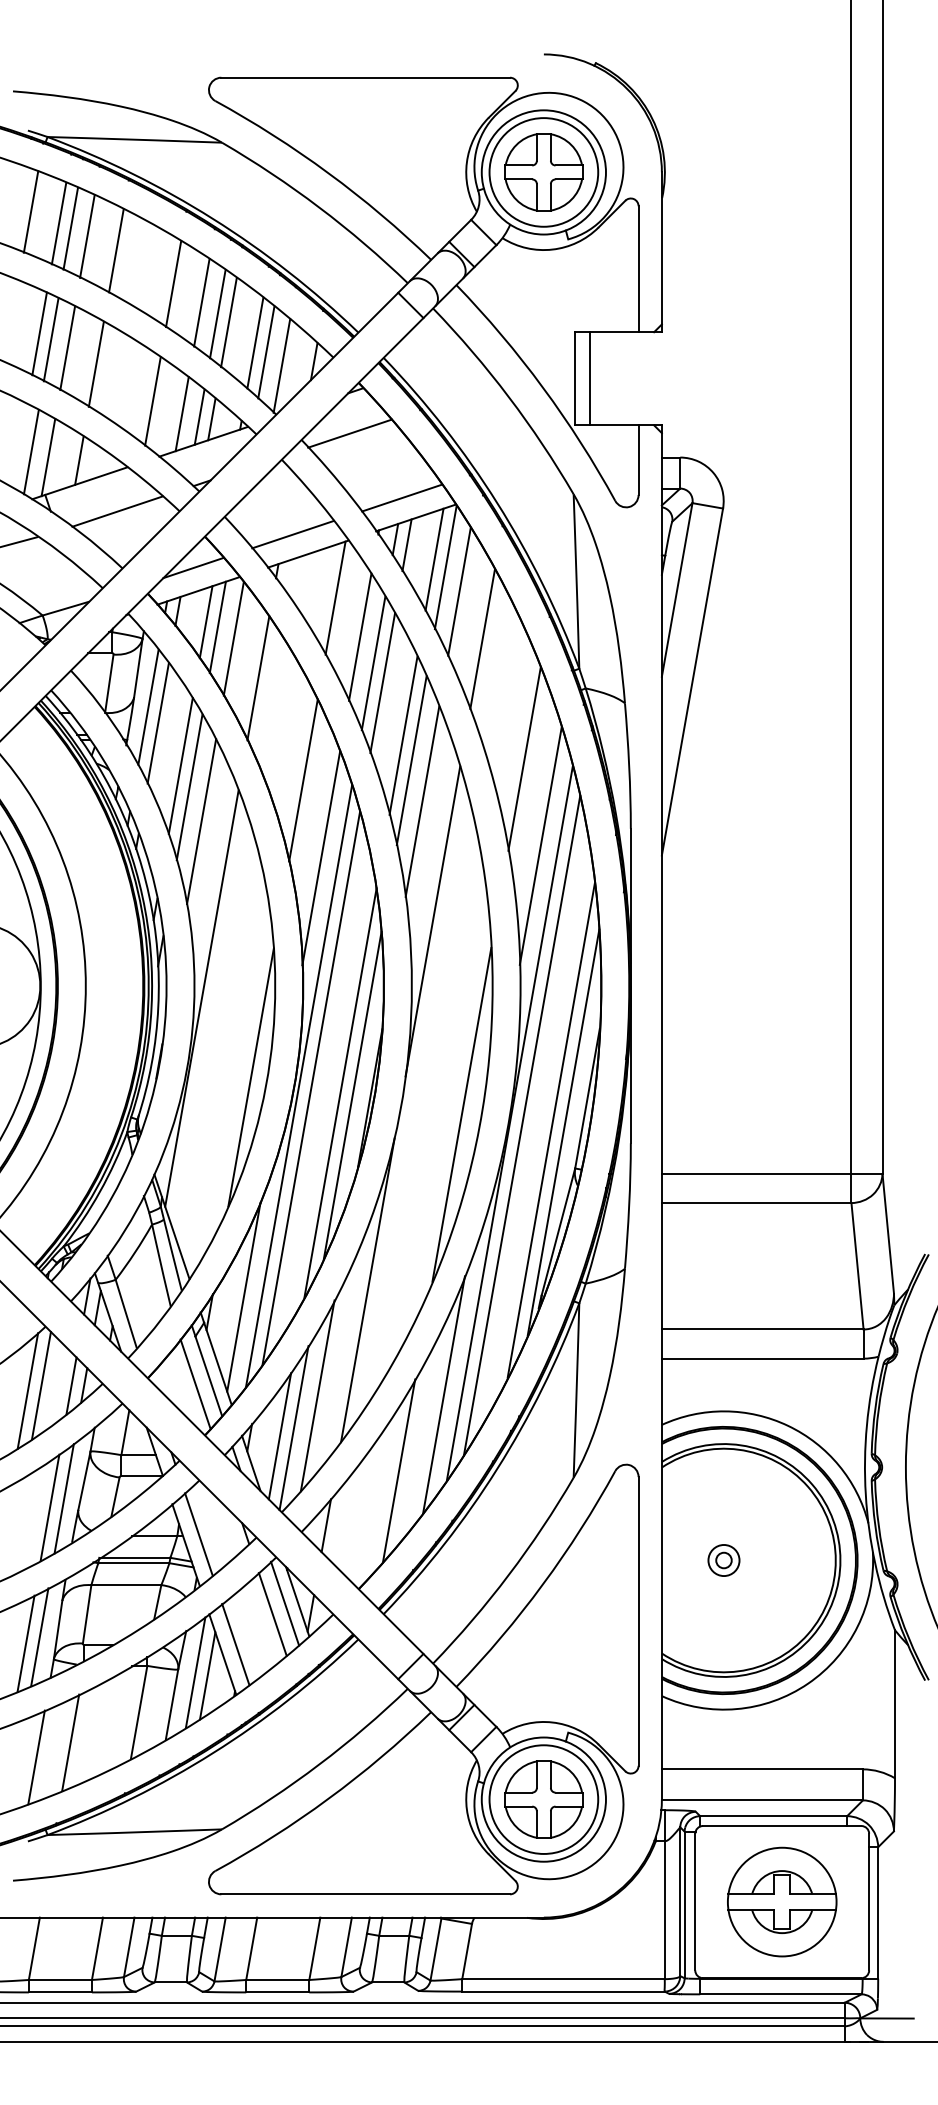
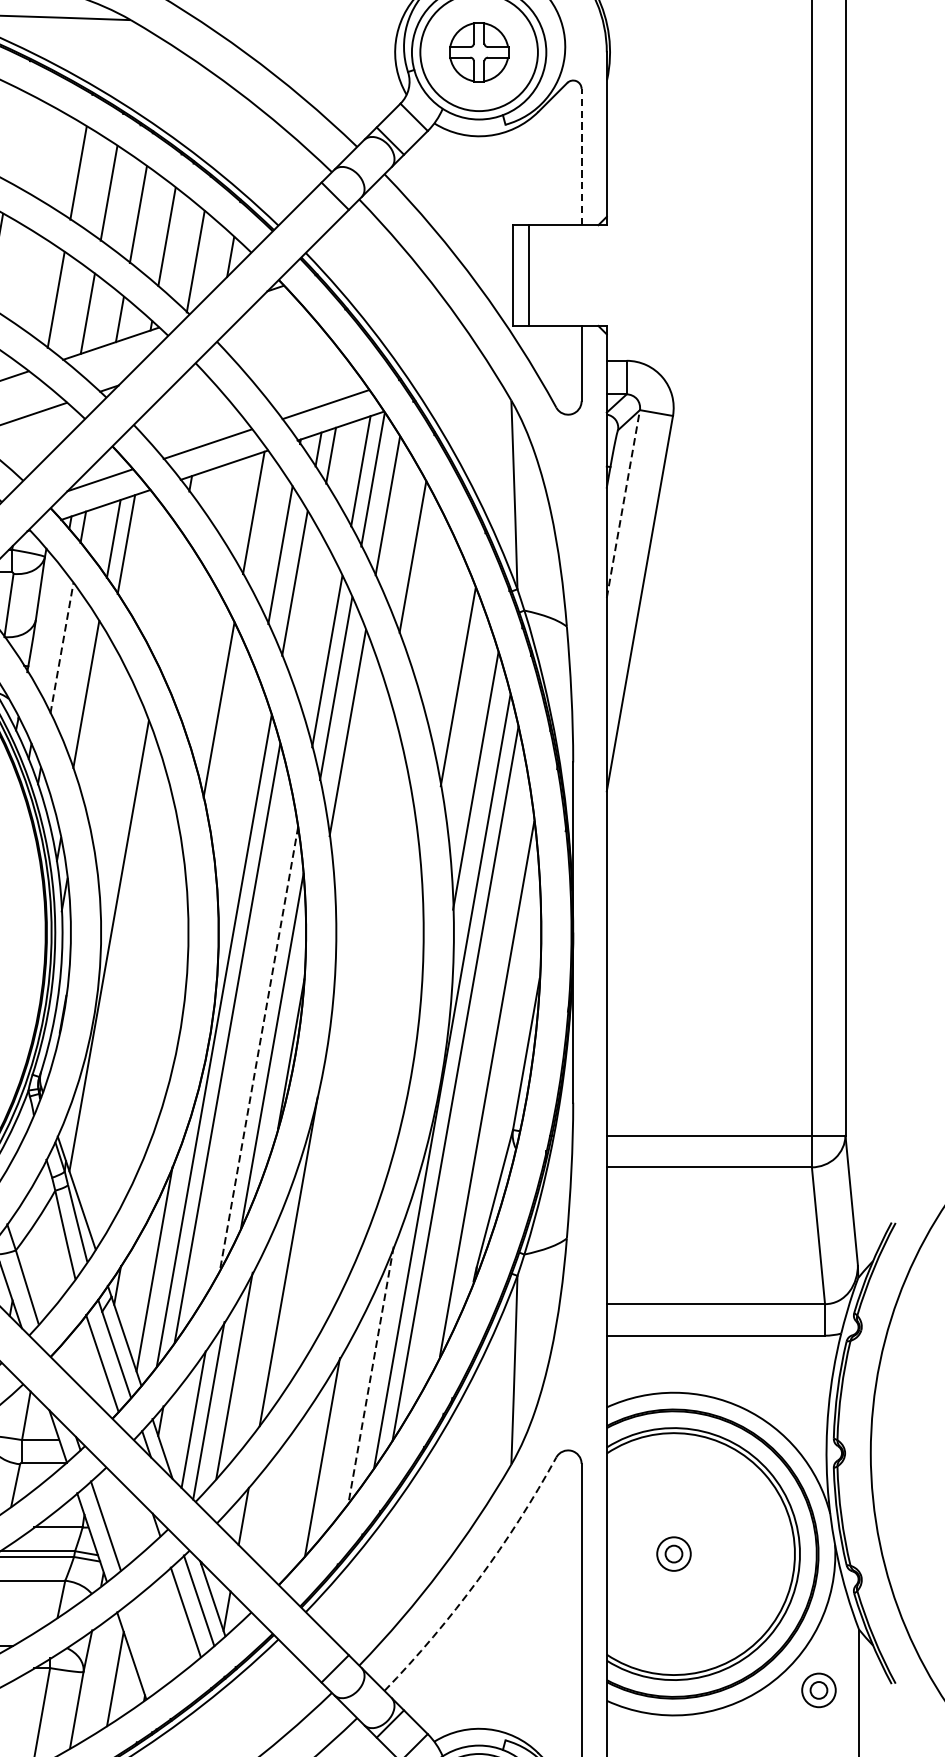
part: (543, 172) -> (478, 52), size x0.7
line: (116, 250) -> (16, 136), removed
line: (638, 269) -> (581, 157), solid -> dashed
line: (217, 314) -> (126, 206), removed
line: (266, 352) -> (179, 247), removed
line: (199, 416) -> (106, 316), removed
line: (349, 433) -> (268, 334), removed
line: (677, 589) -> (623, 503), solid -> dashed
line: (233, 638) -> (143, 556), removed
line: (258, 678) -> (170, 599), removed
line: (382, 683) -> (304, 605), removed
line: (148, 706) -> (51, 630), removed
line: (158, 722) -> (62, 647), solid -> dashed
line: (189, 787) -> (95, 717), removed
line: (201, 821) -> (108, 754), removed
line: (321, 858) -> (238, 794), removed
line: (432, 921) -> (358, 862), removed
line: (250, 1077) -> (161, 1031), removed
line: (340, 1092) -> (259, 1047), solid -> dashed
line: (461, 1114) -> (390, 1071), removed
line: (563, 1132) -> (500, 1091), removed
line: (443, 1395) -> (370, 1375), solid -> dashed
arc: (543, 1584) -> (478, 1580), solid -> dashed
line: (235, 1644) -> (145, 1644), removed
line: (195, 1672) -> (102, 1675), removed
part: (857, 1686) -> (818, 1690), added

